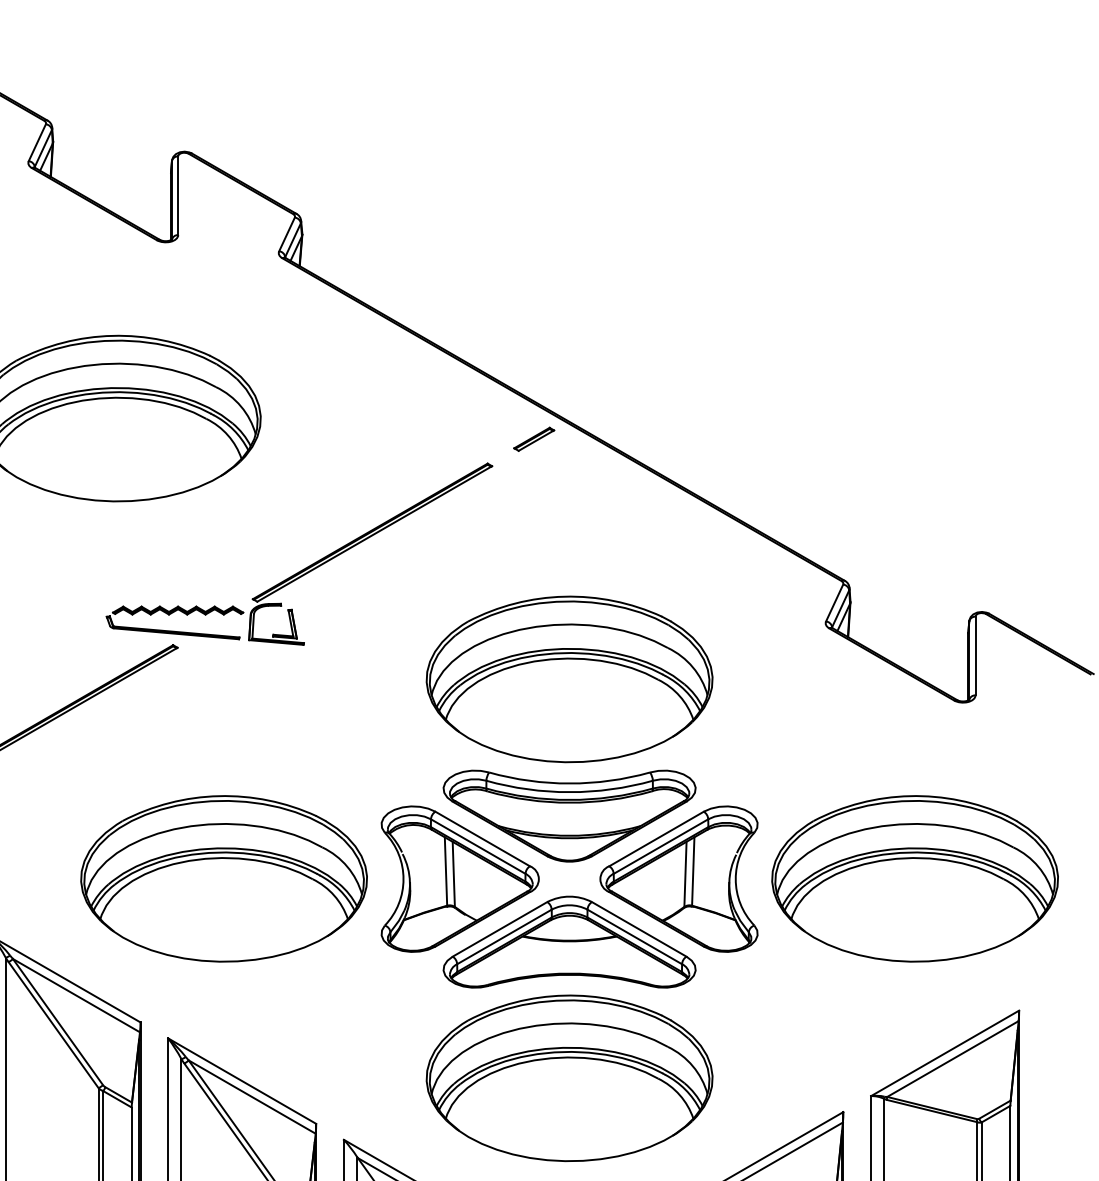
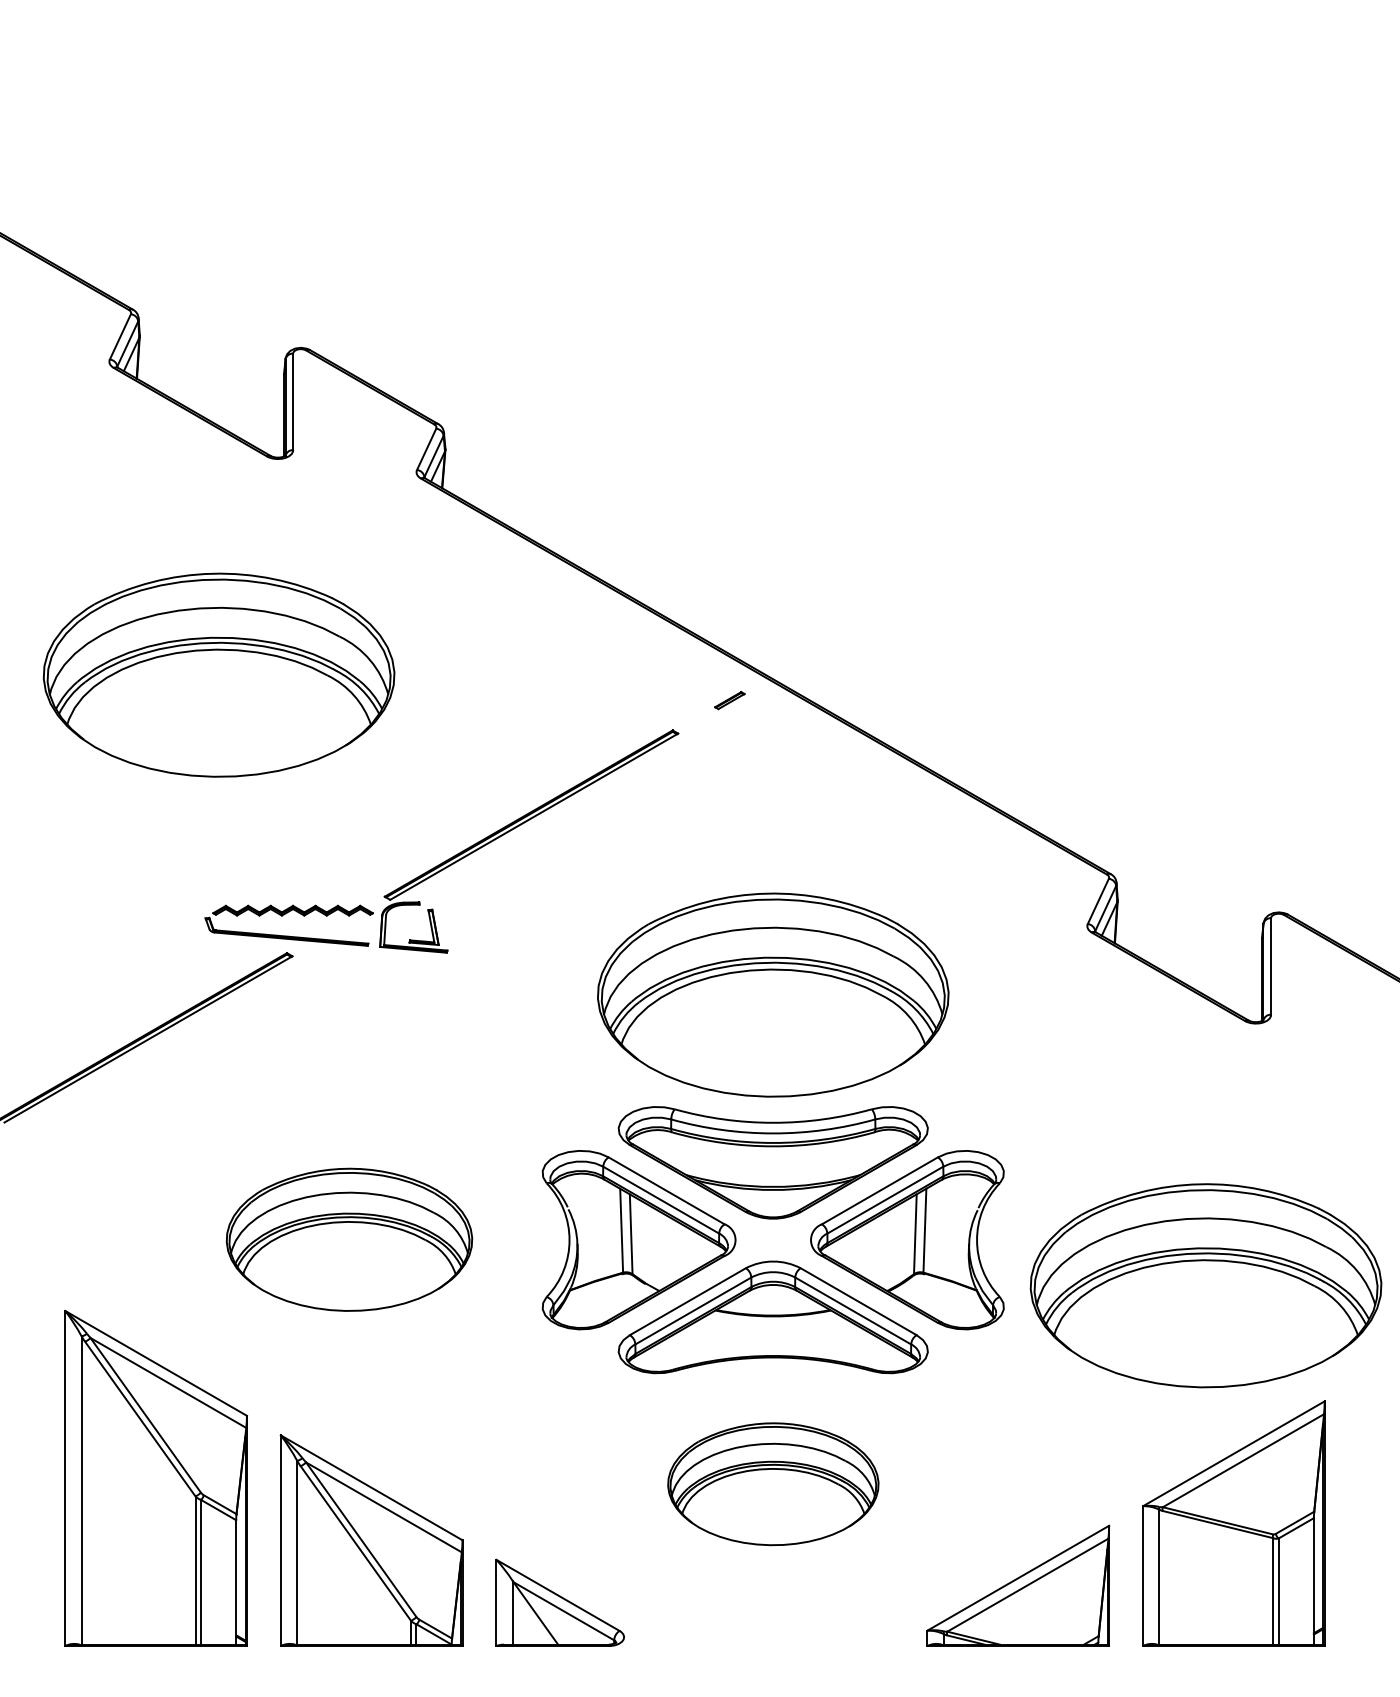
part: (533, 439) -> (729, 700), size x0.6
part: (224, 878) -> (349, 1239), size x0.7
part: (914, 878) -> (1205, 1285), moved
part: (569, 1077) -> (773, 1483), size x0.6

